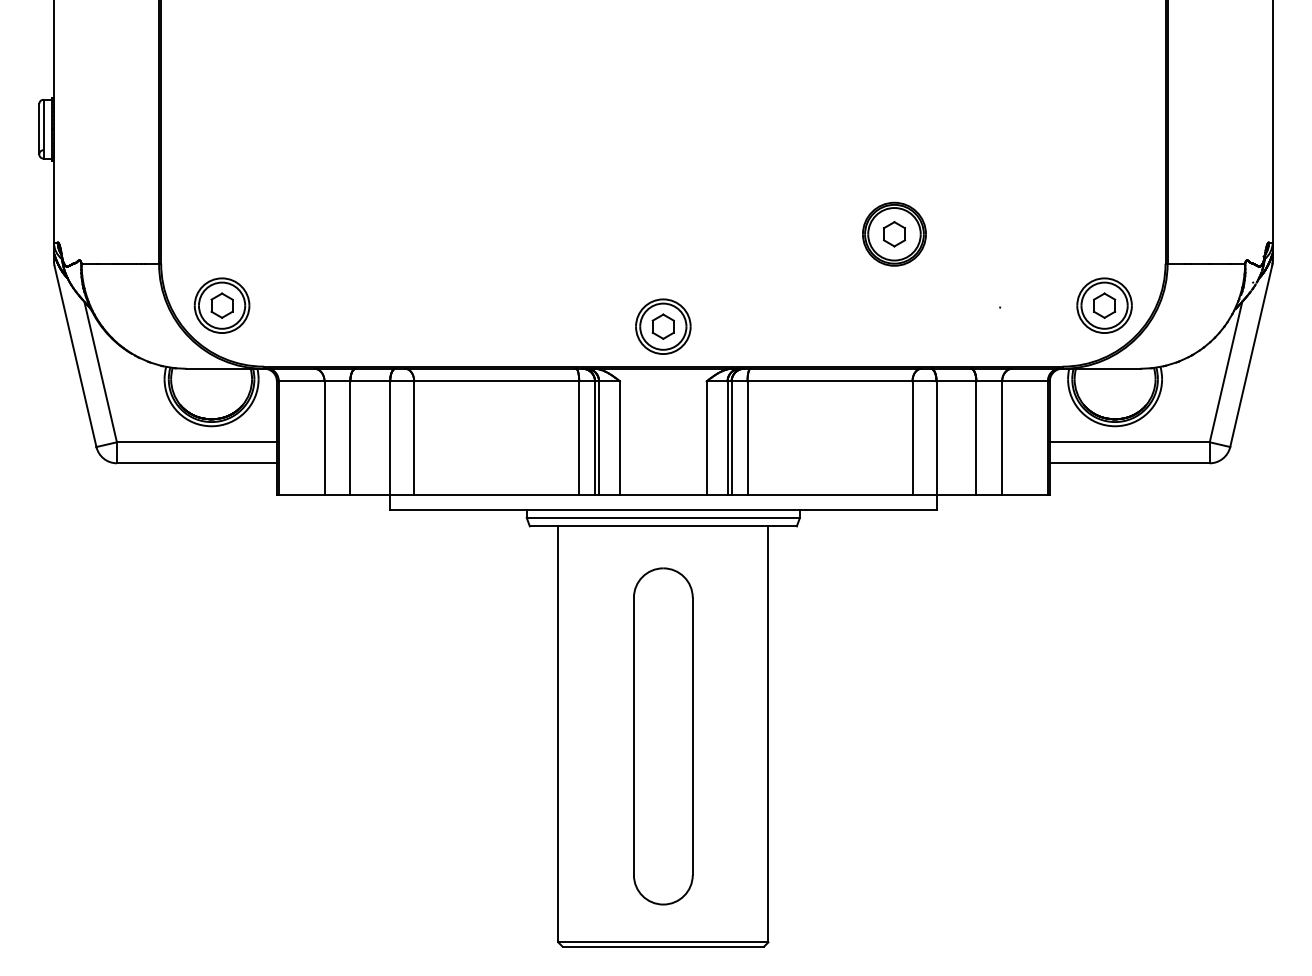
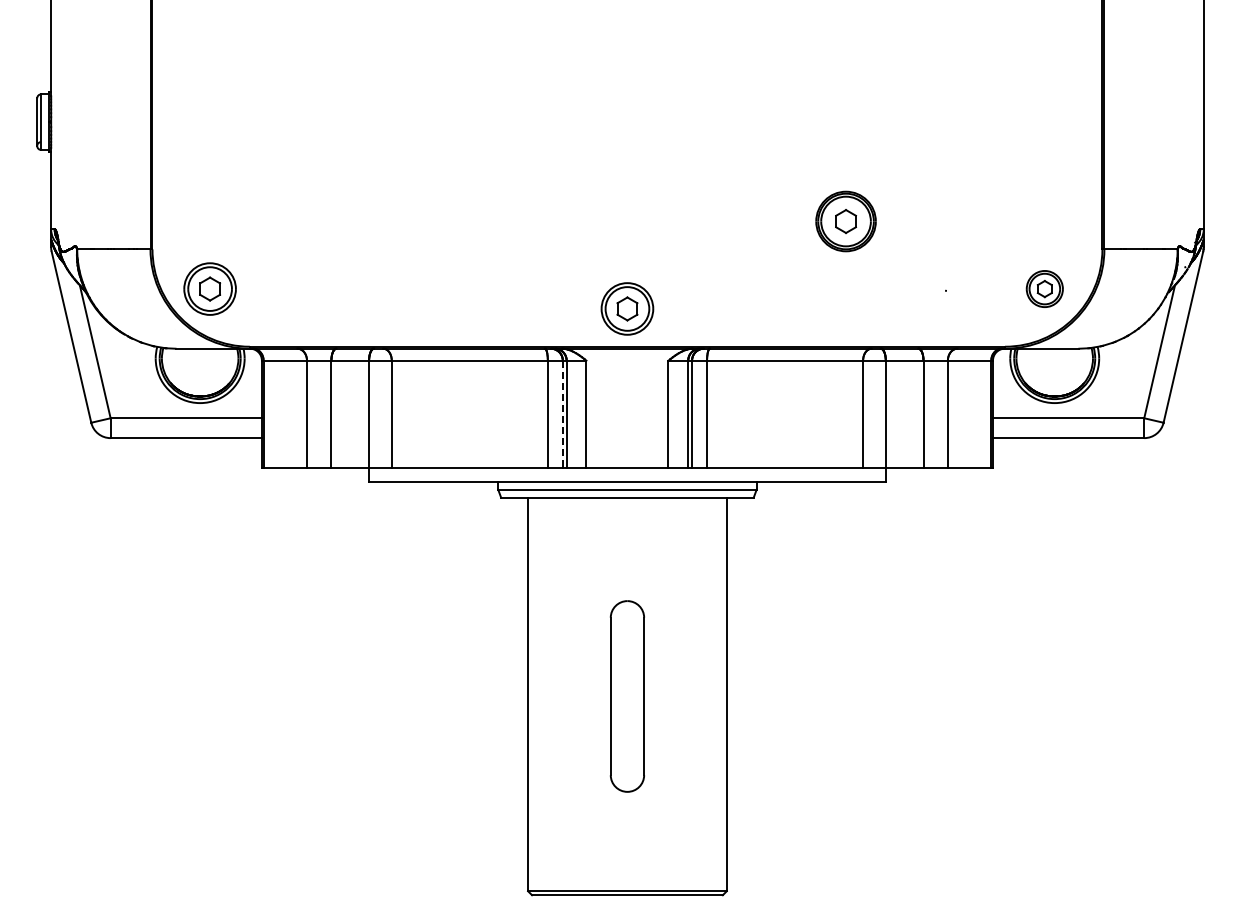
part: (1104, 305) -> (1044, 288), size x0.7
line: (594, 438) -> (562, 414), solid -> dashed
part: (663, 736) -> (627, 696), size x0.6

